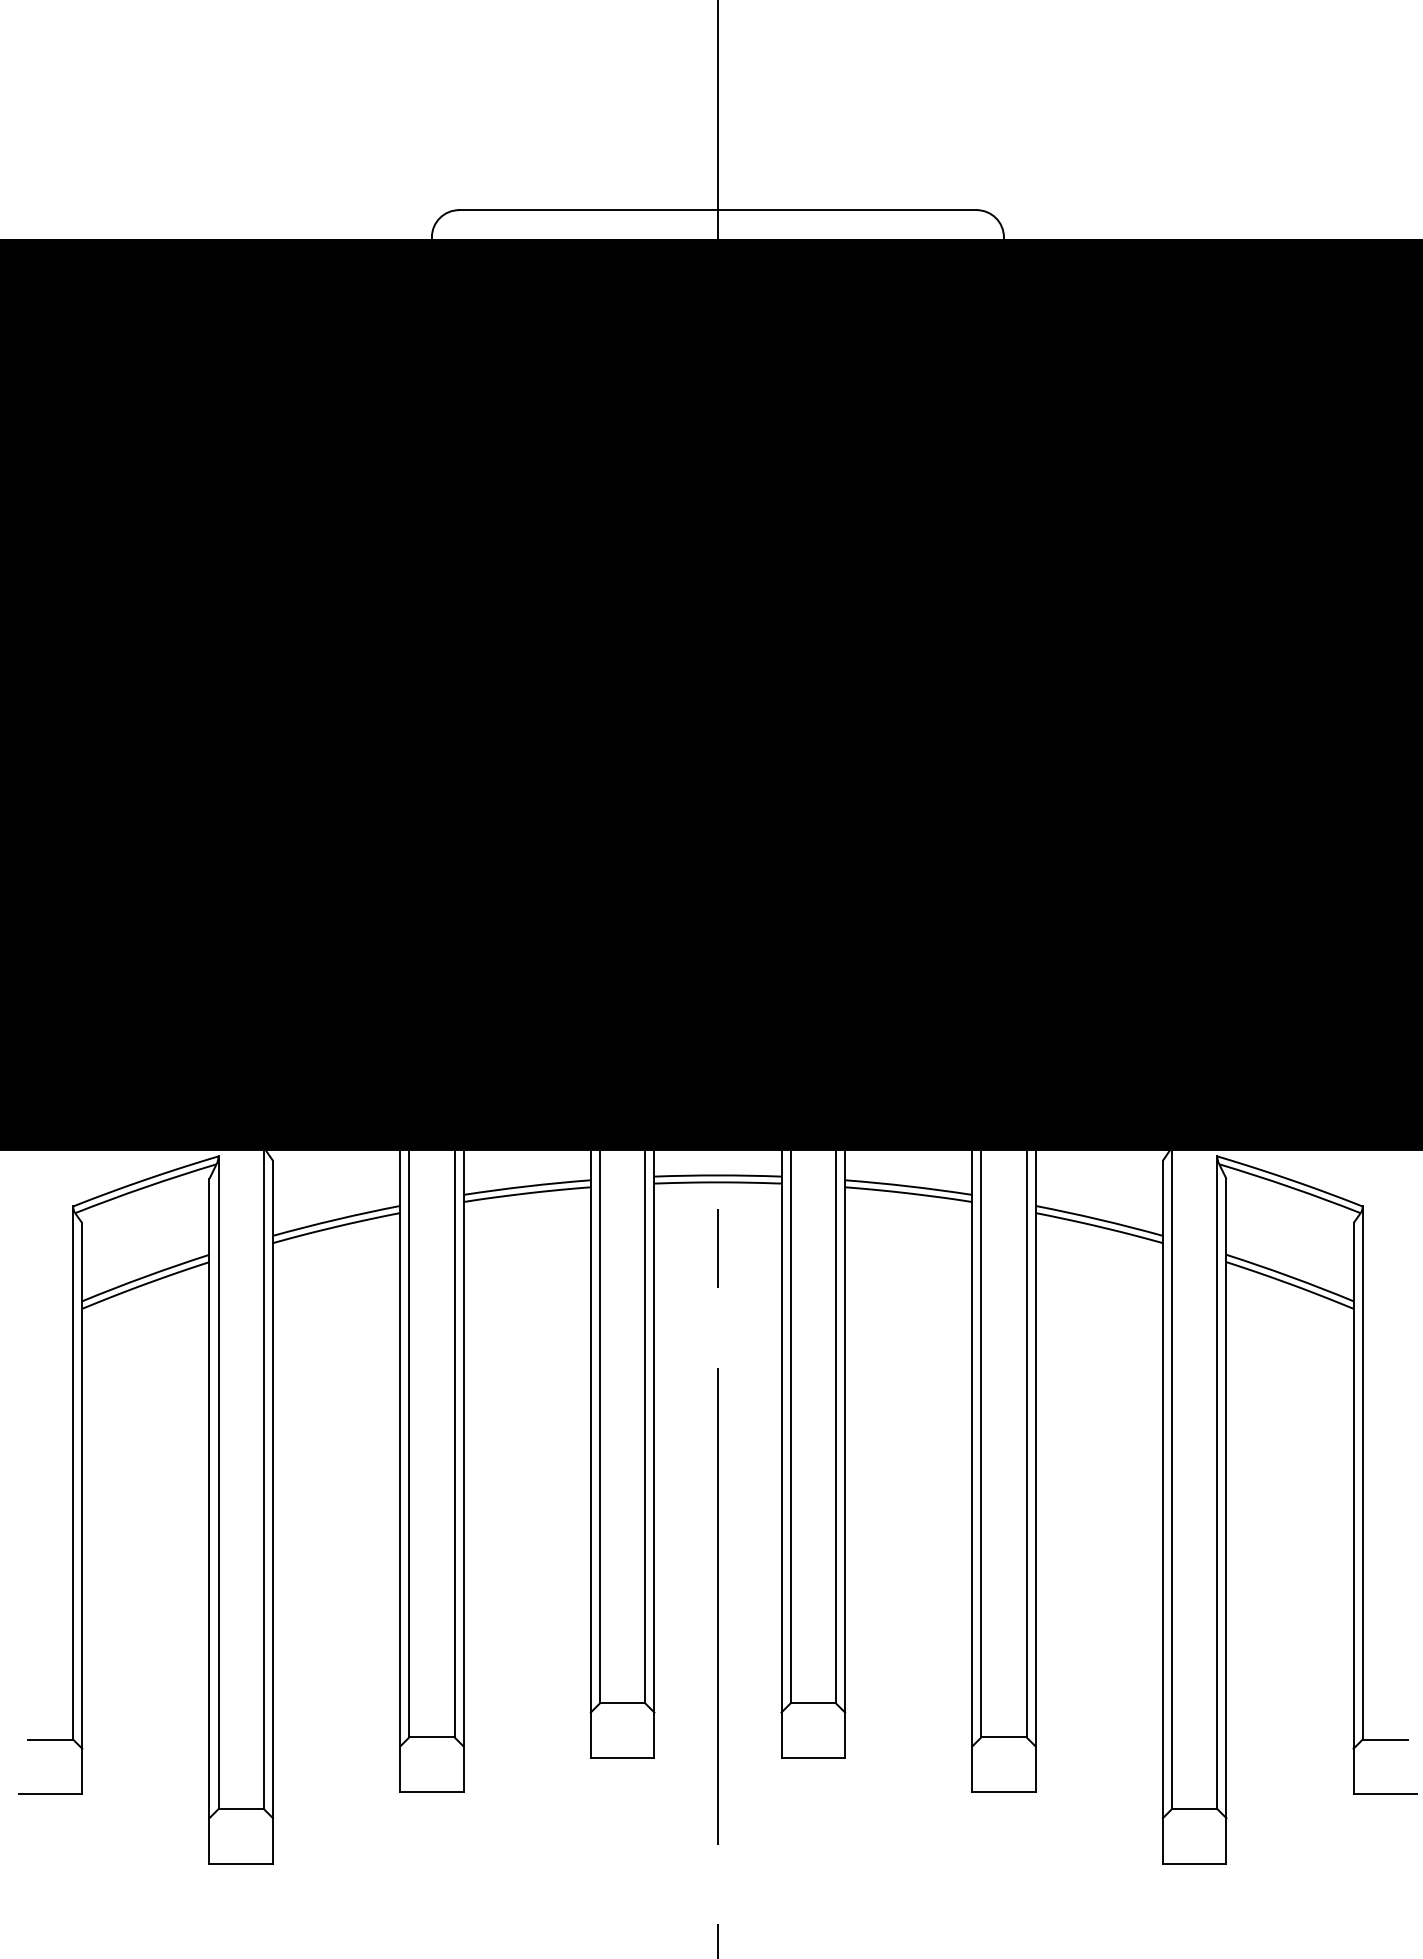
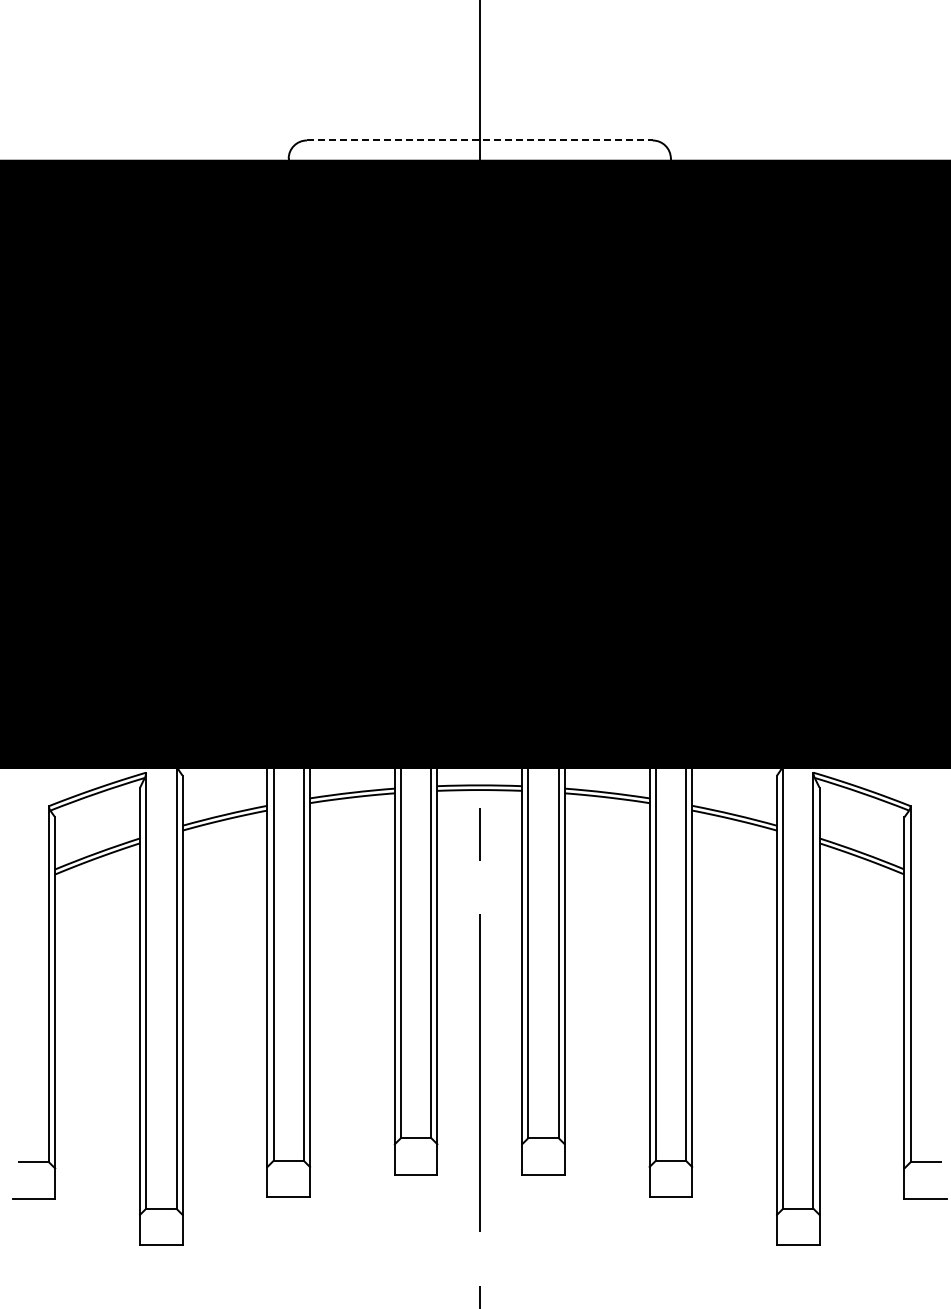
line: (717, 210) -> (479, 140), solid -> dashed

